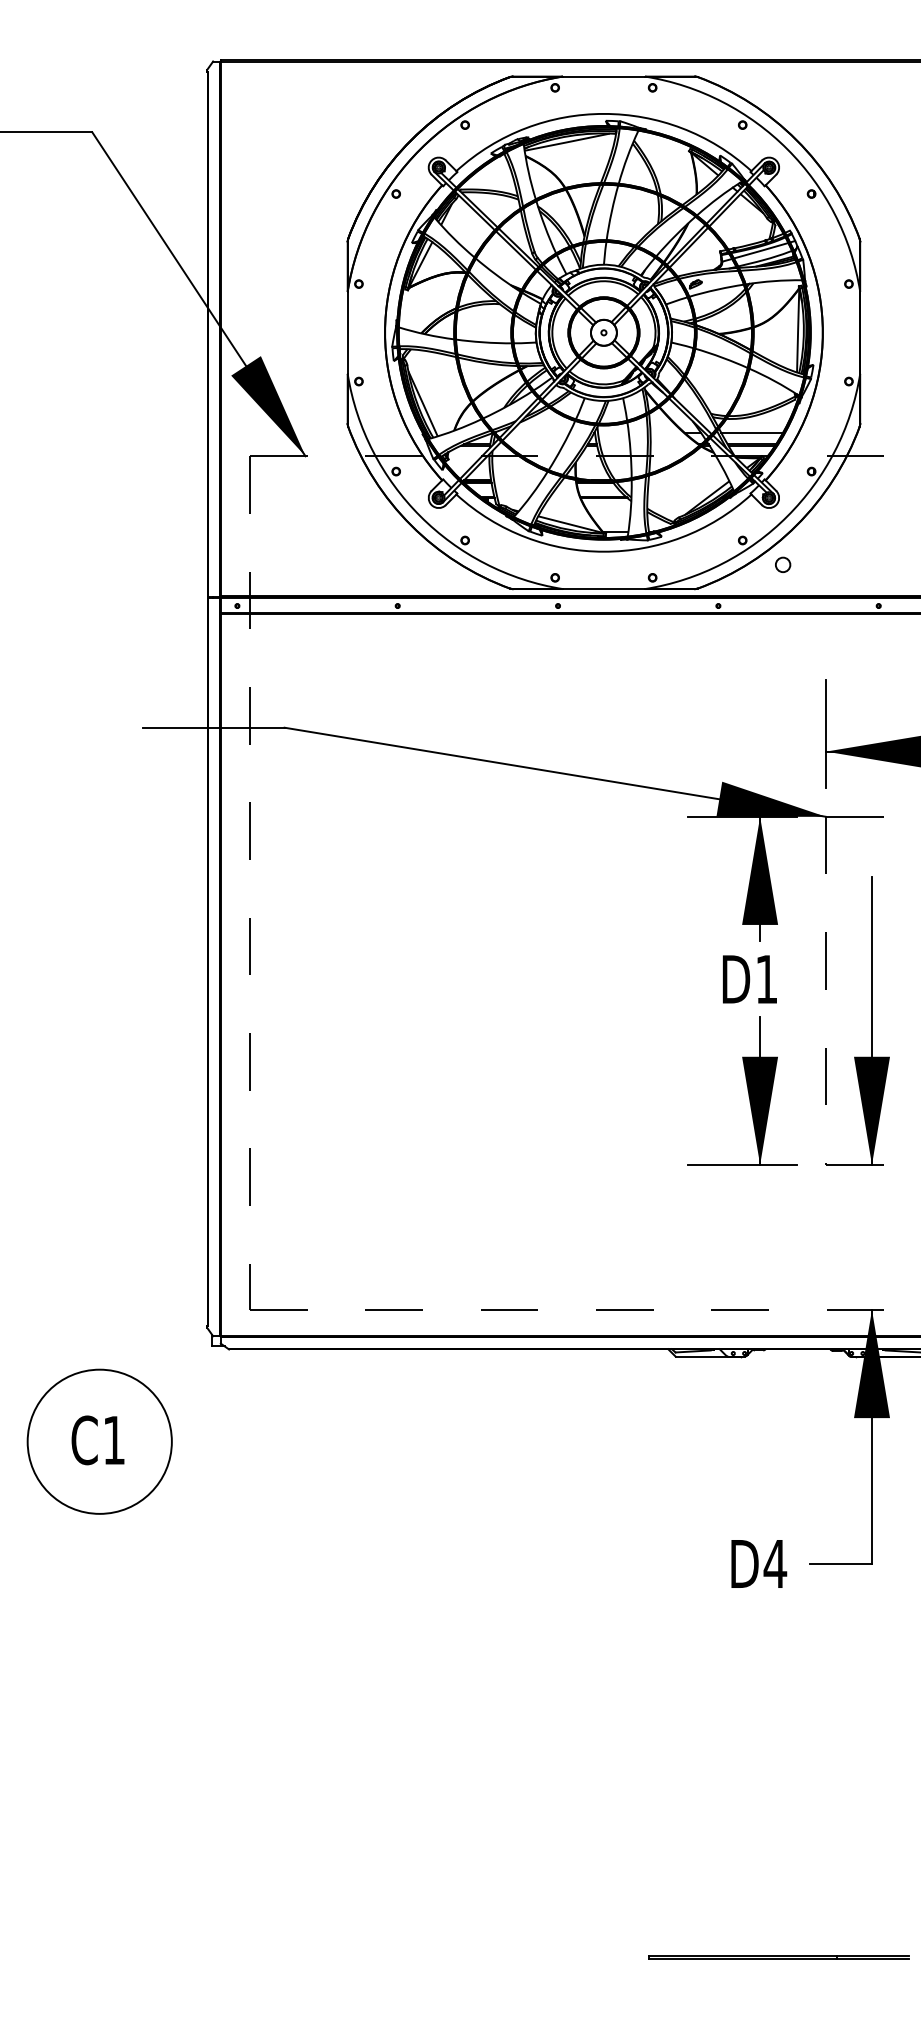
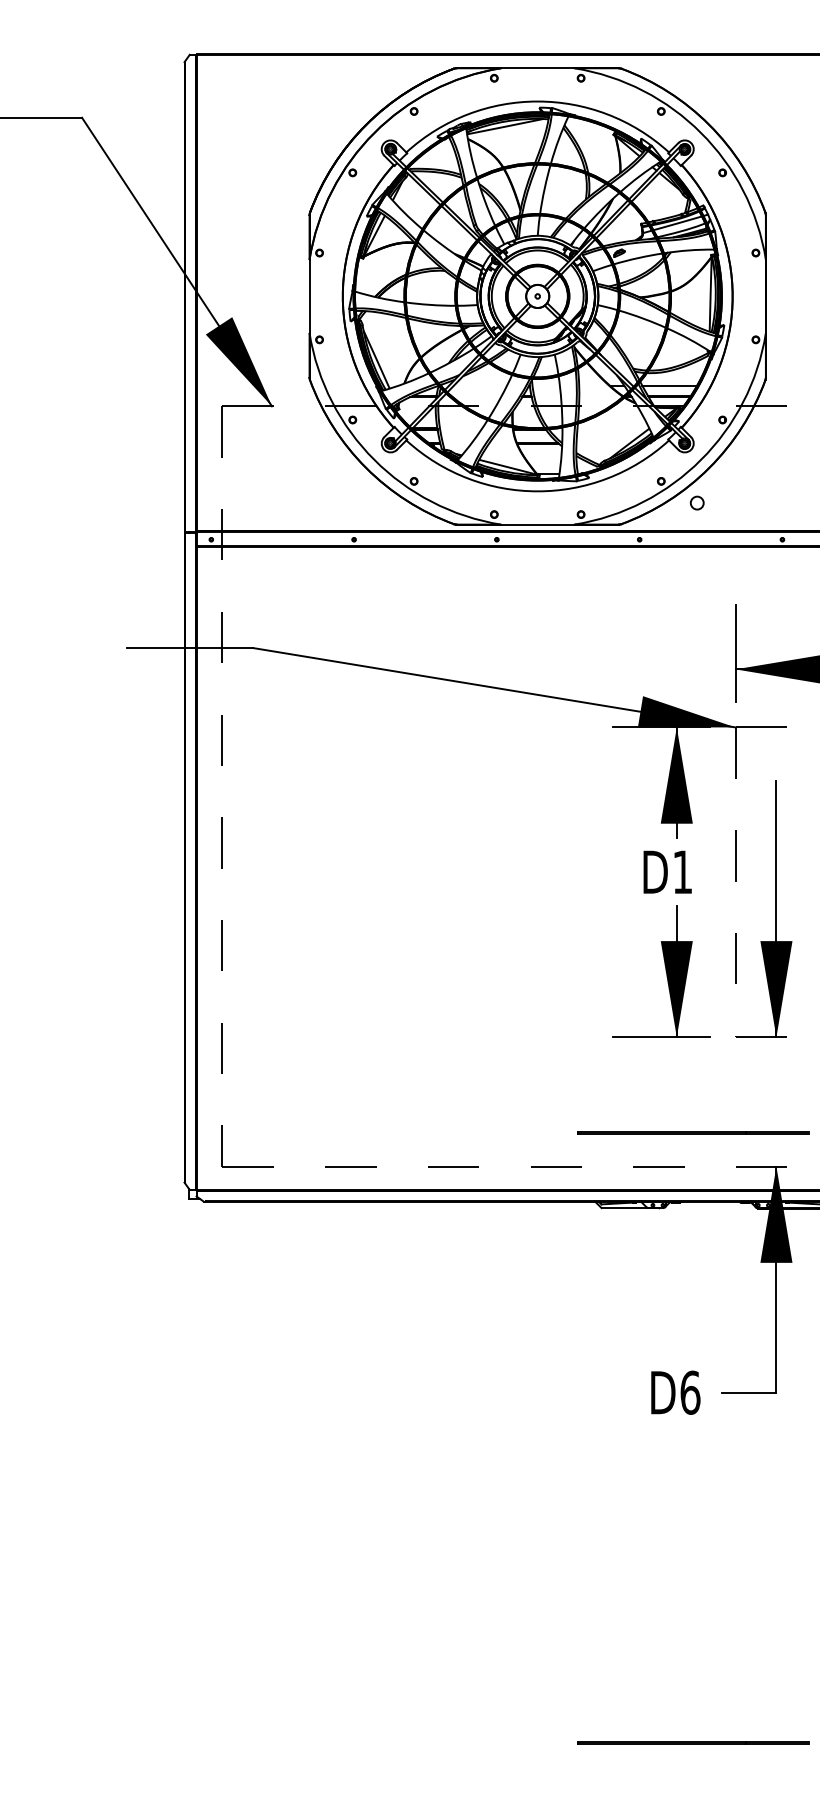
line: (778, 1271) -> (693, 1132), added
part: (99, 1441) -> (88, 1283), removed
text: (774, 1563) -> (689, 1392), D4 -> D6

